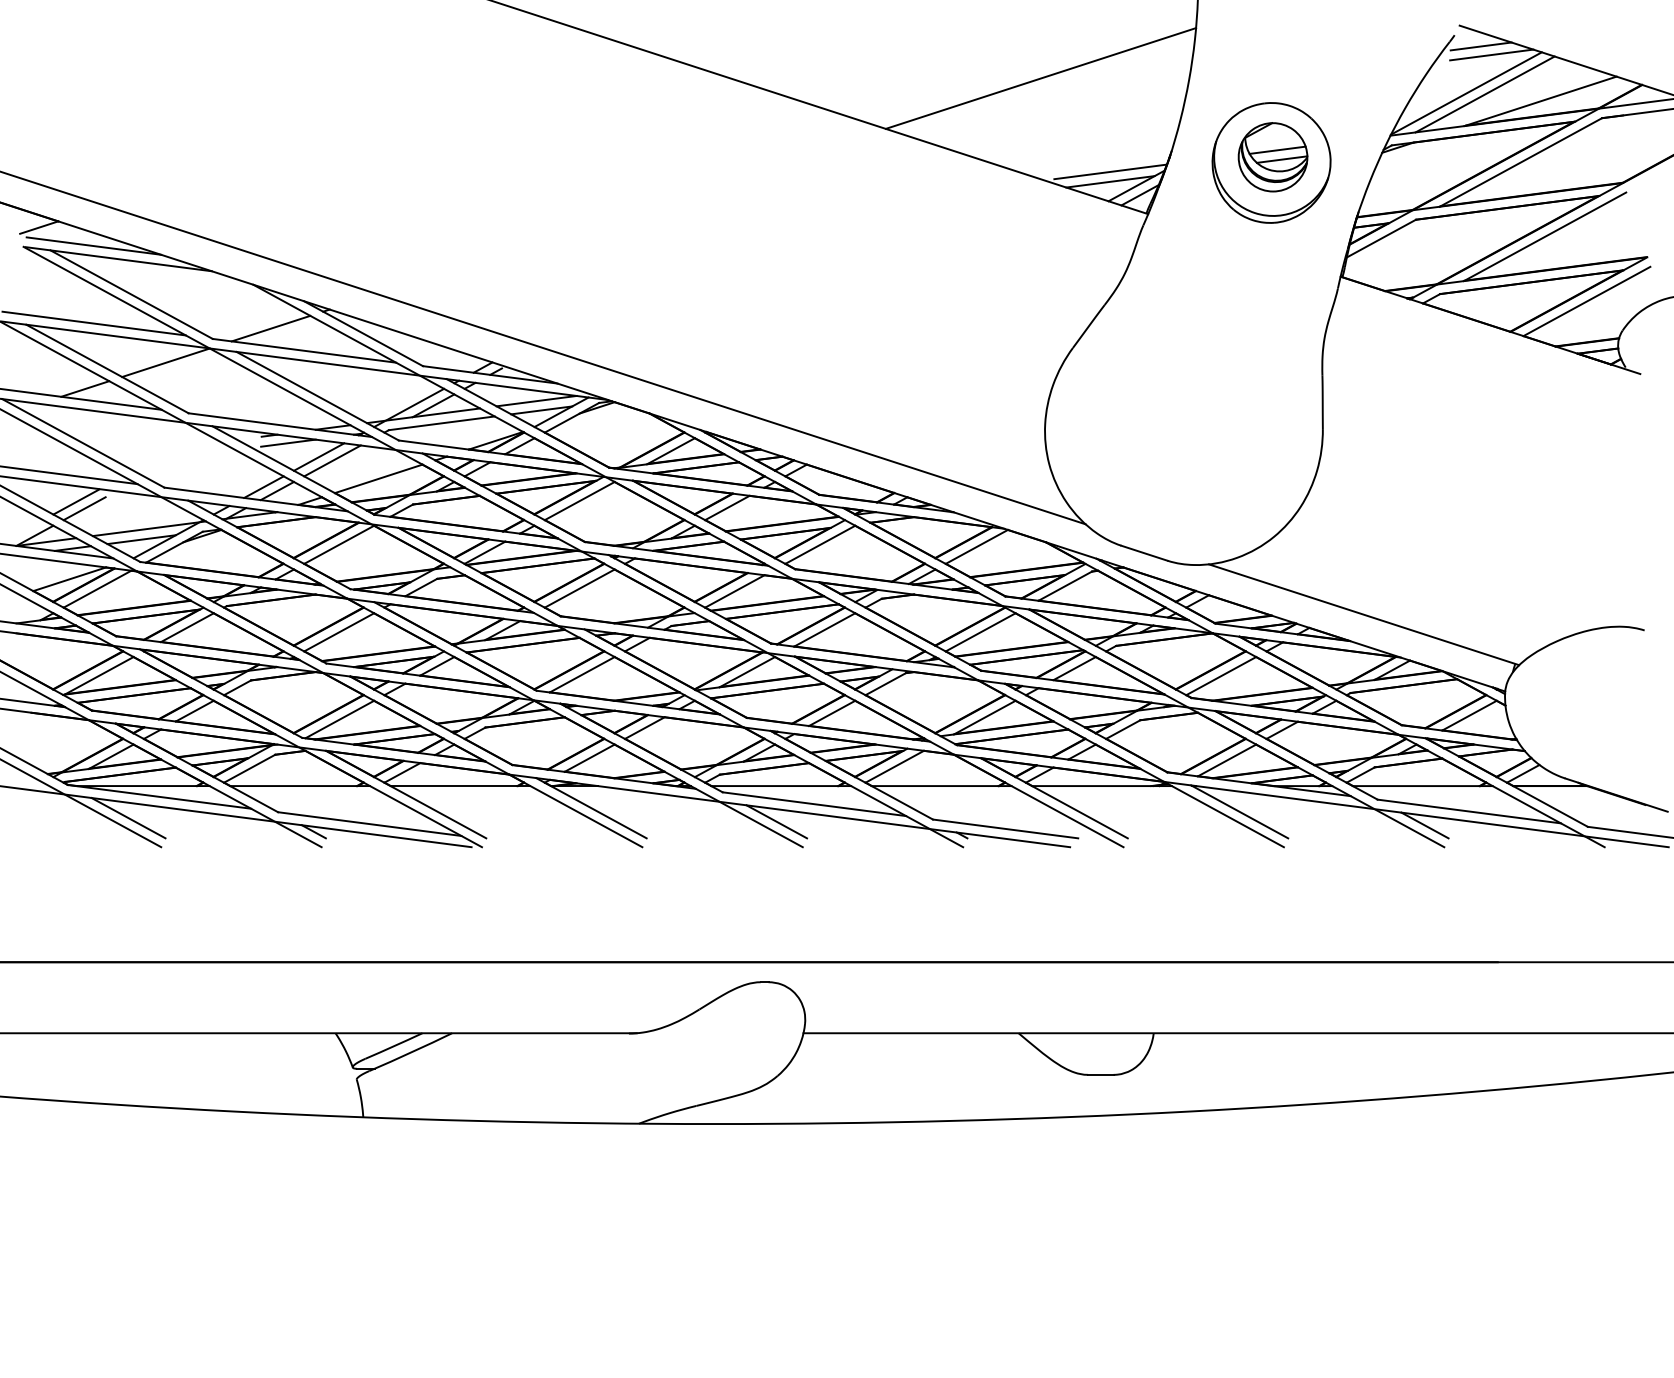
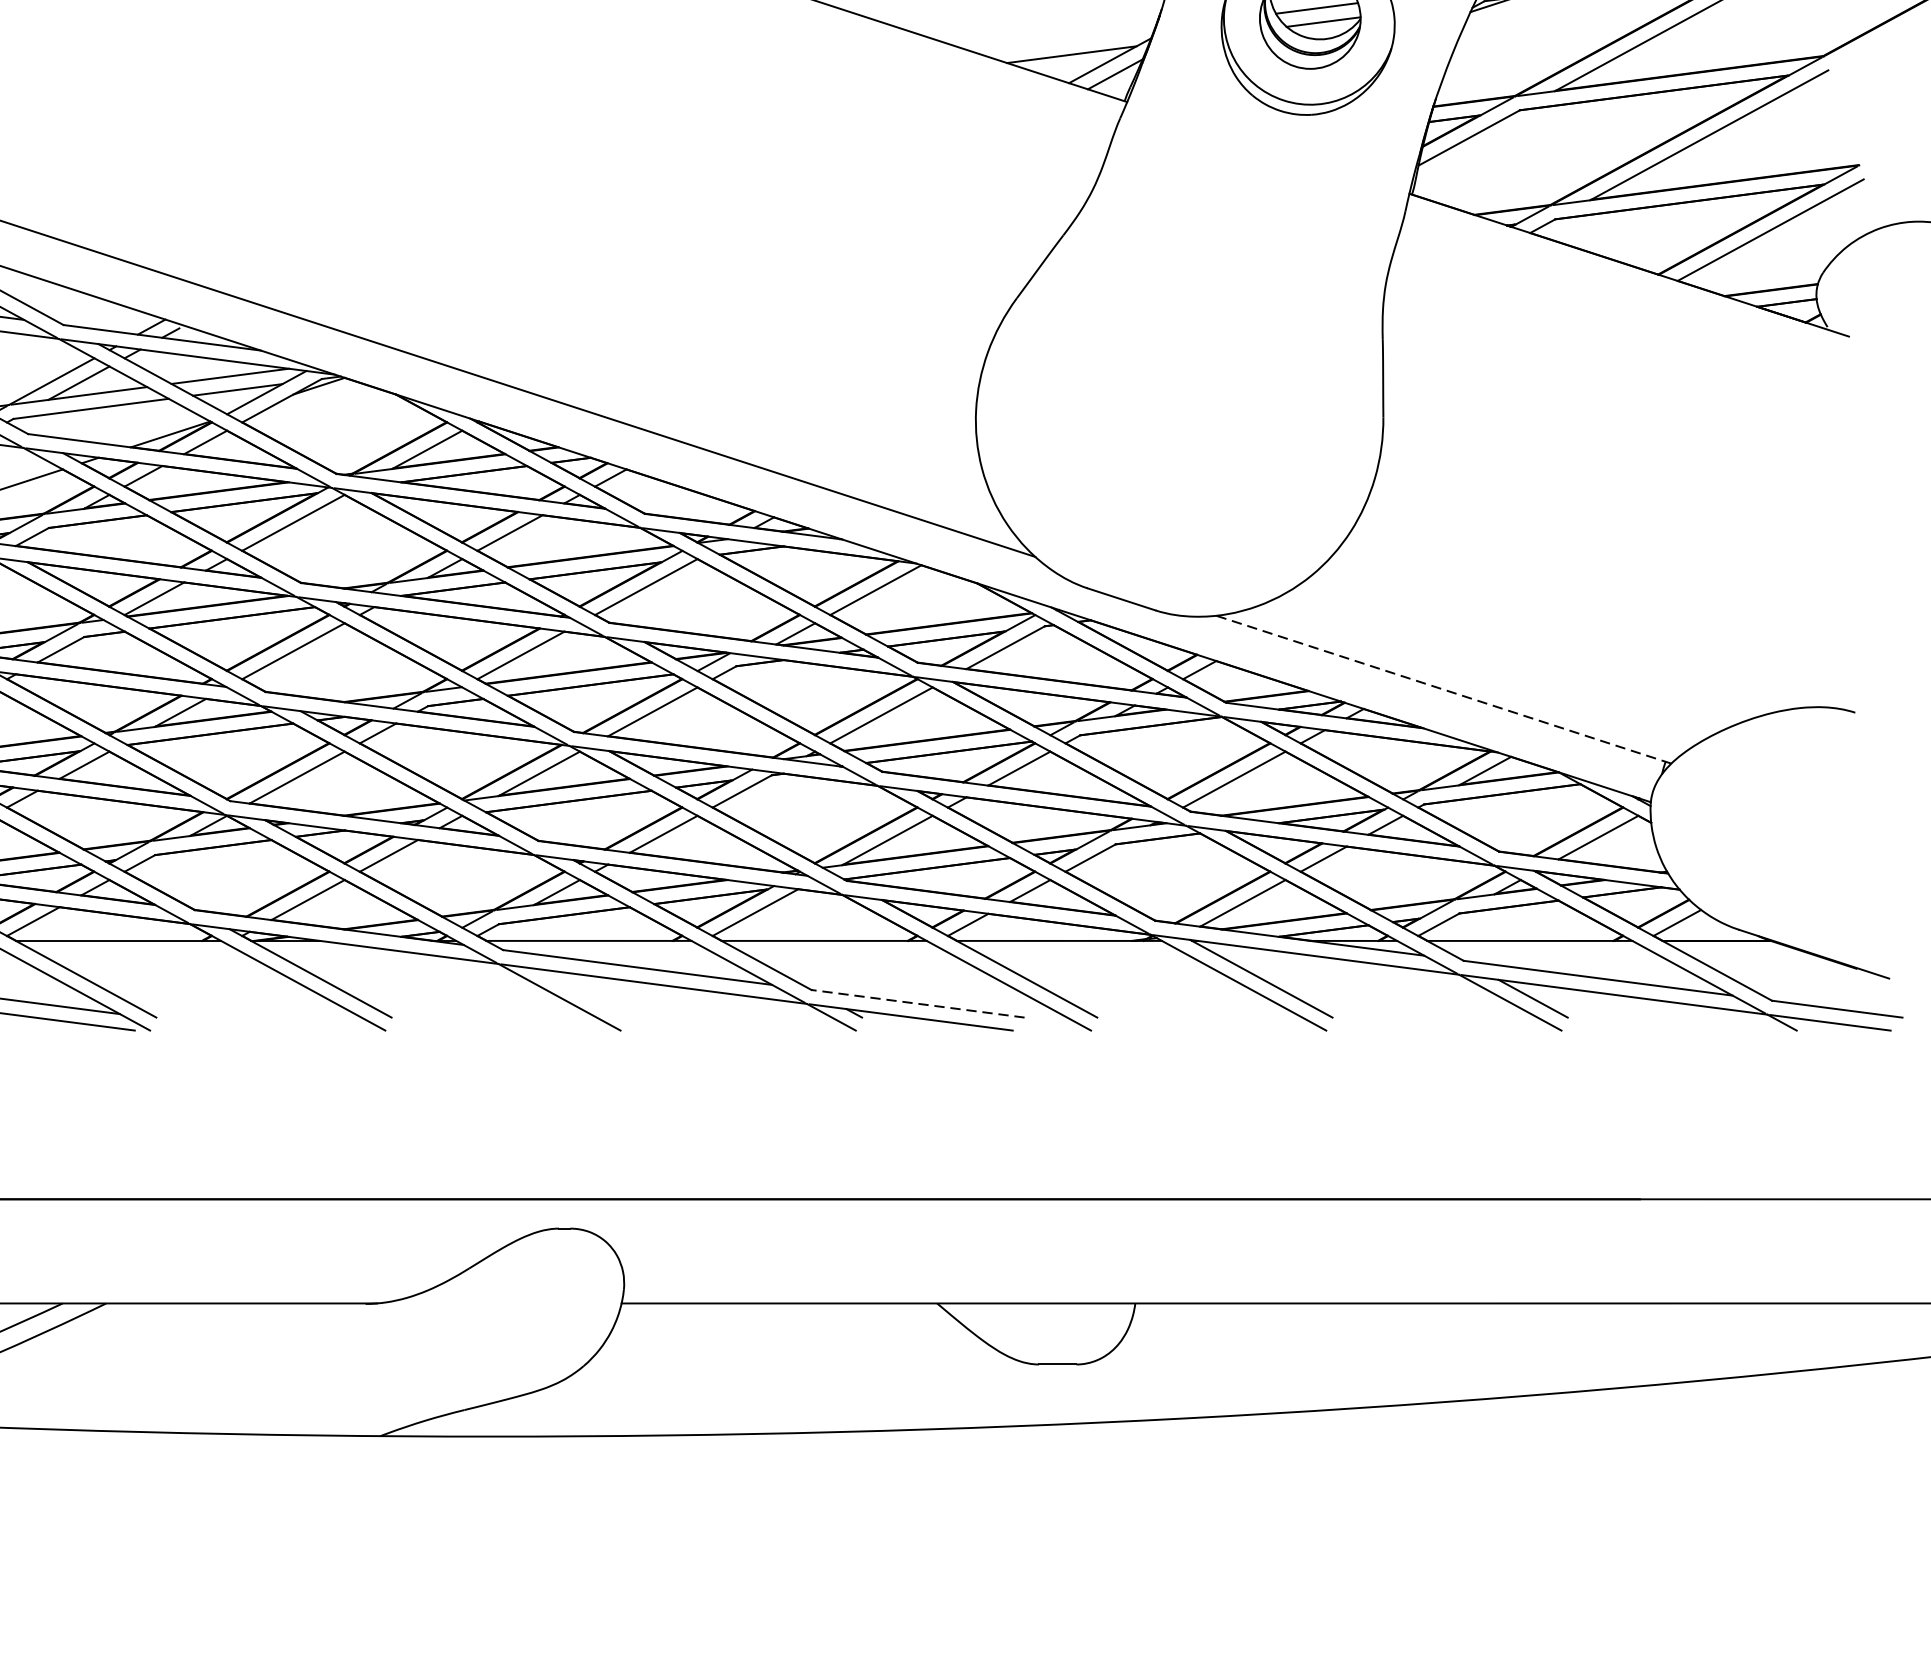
line: (1110, 171) -> (1071, 39), removed
line: (1363, 614) -> (1442, 689), solid -> dashed
line: (776, 821) -> (582, 992), removed
line: (1005, 828) -> (917, 1003), solid -> dashed

